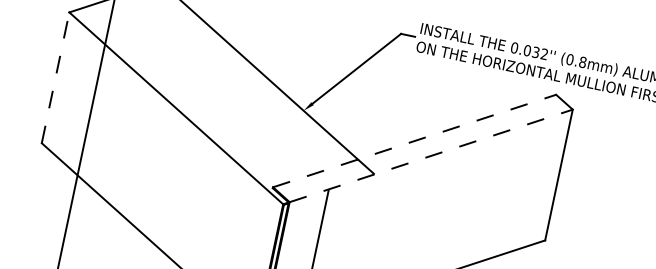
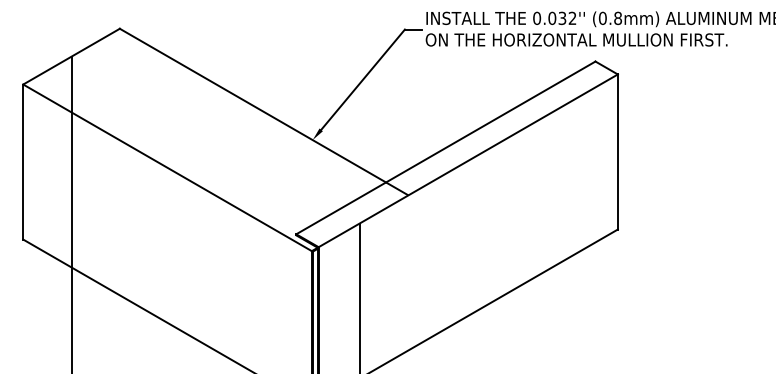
line: (55, 78) -> (23, 162), dashed -> solid
line: (414, 140) -> (445, 147), dashed -> solid
line: (431, 155) -> (468, 160), dashed -> solid

